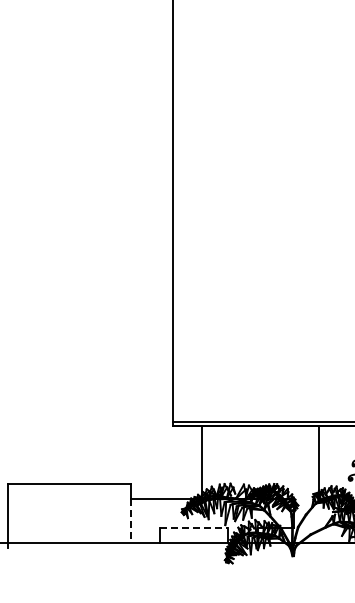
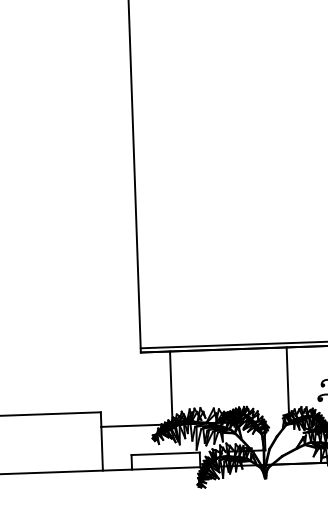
line: (130, 520) -> (101, 448), dashed -> solid
line: (194, 528) -> (165, 454), dashed -> solid

